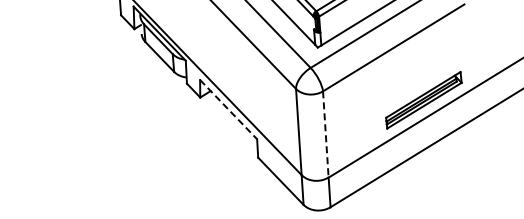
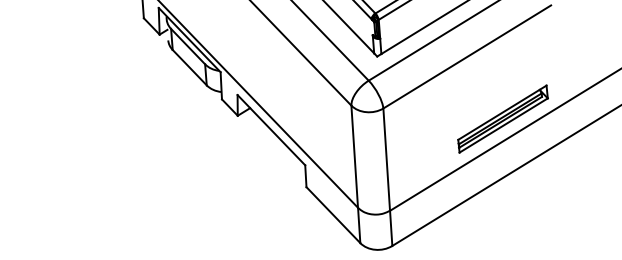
line: (228, 110) -> (271, 131), dashed -> solid
line: (325, 135) -> (386, 160), dashed -> solid

